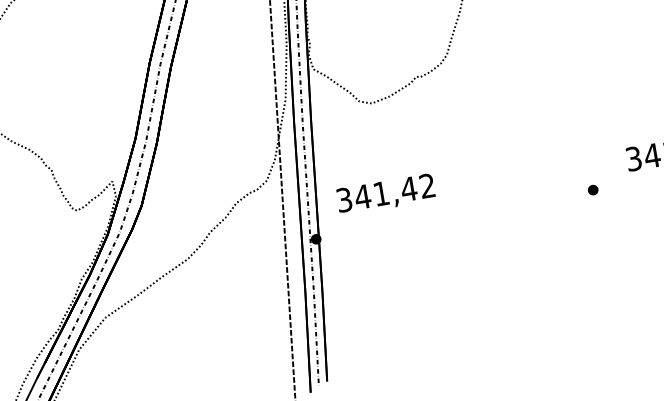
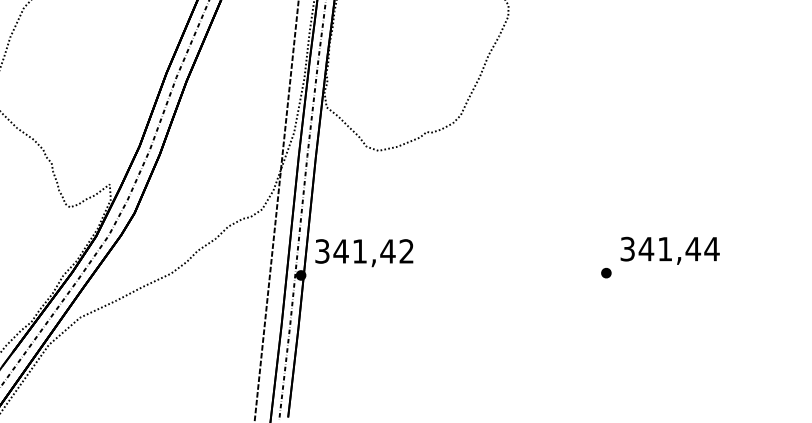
part: (593, 190) -> (606, 273), moved
text: (386, 195) -> (364, 253), moved

